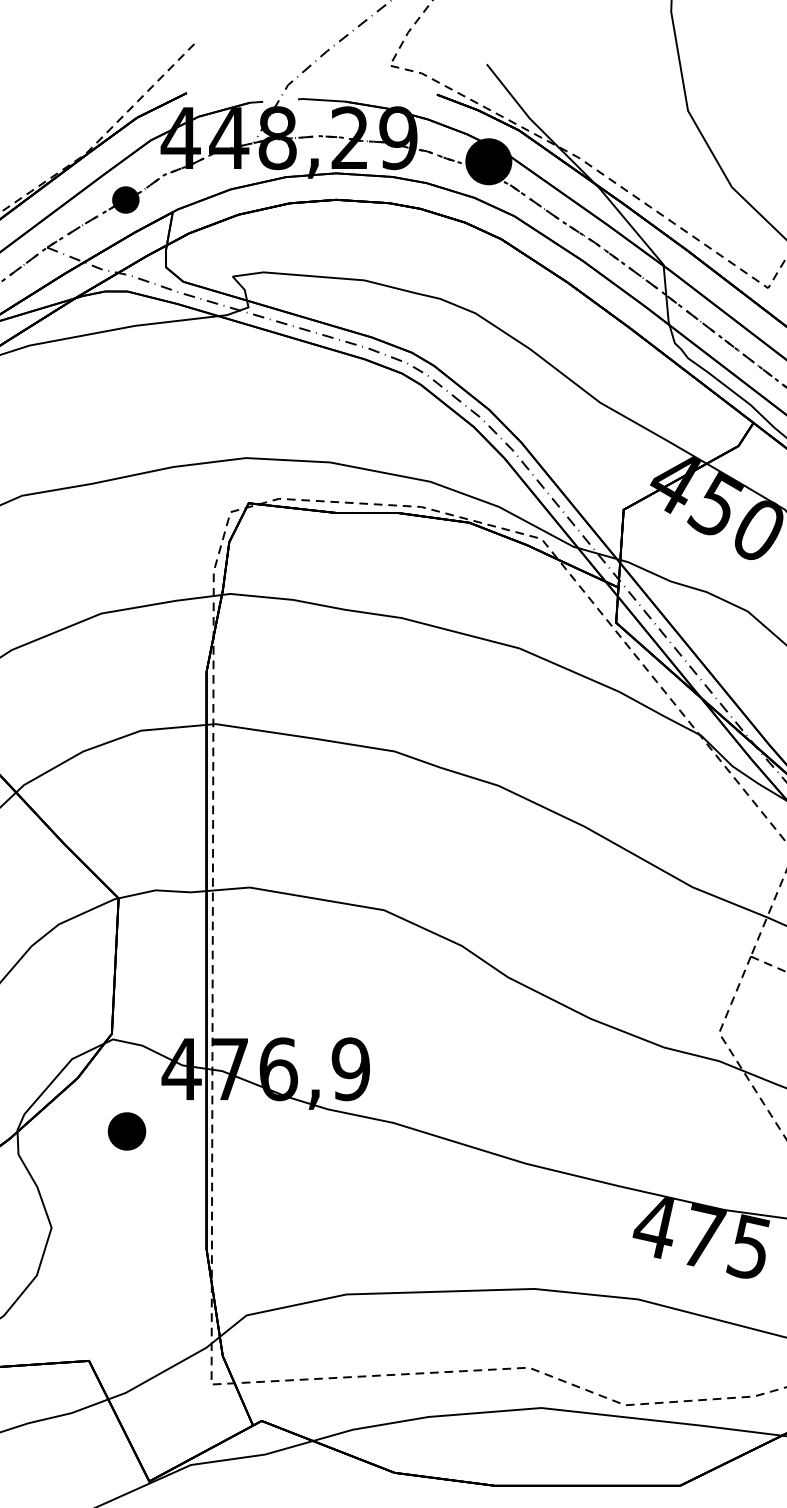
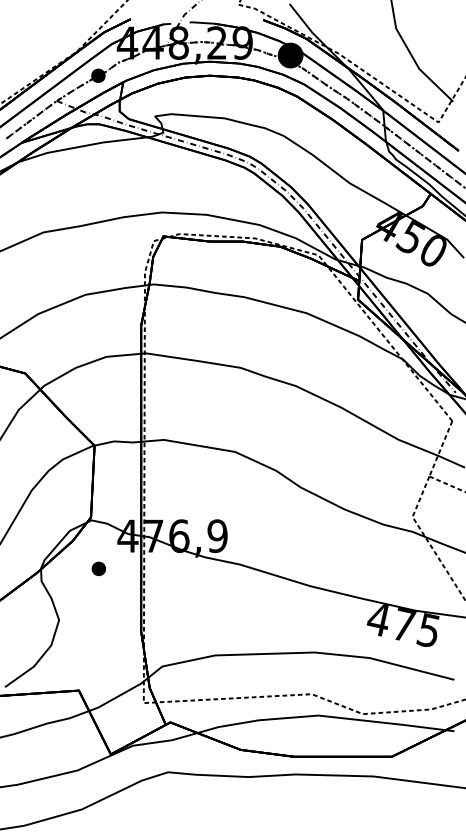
part: (126, 1130) -> (98, 568), size x0.71

